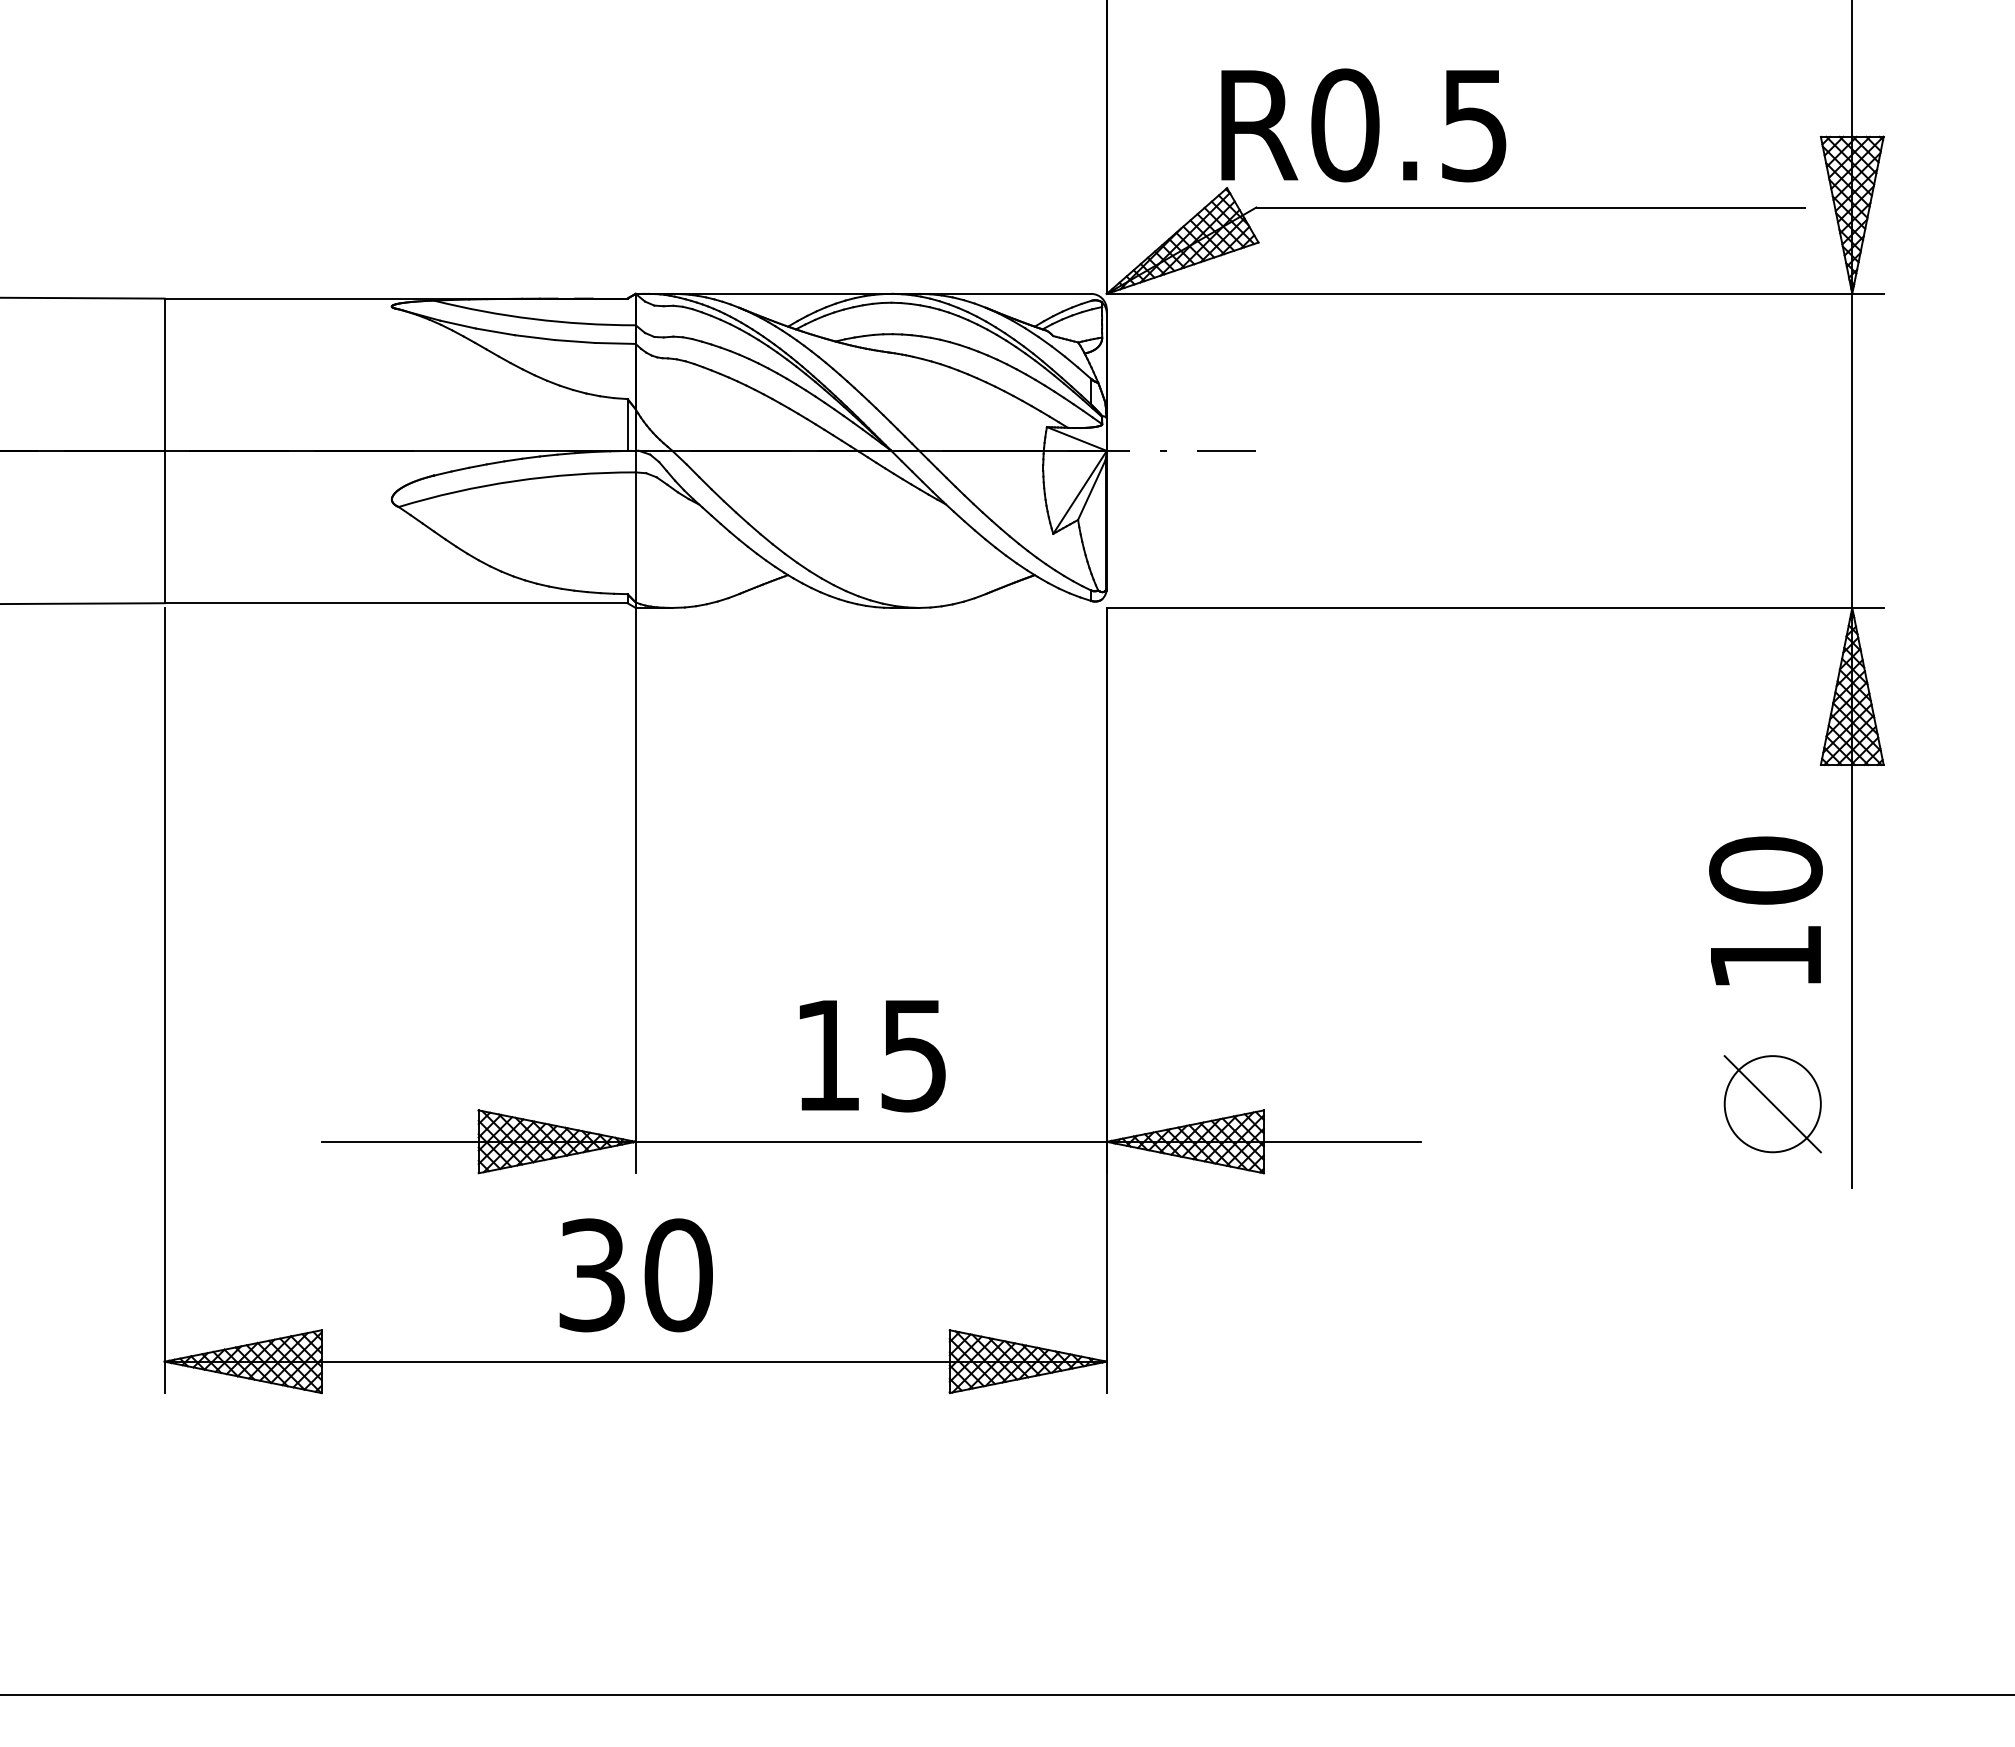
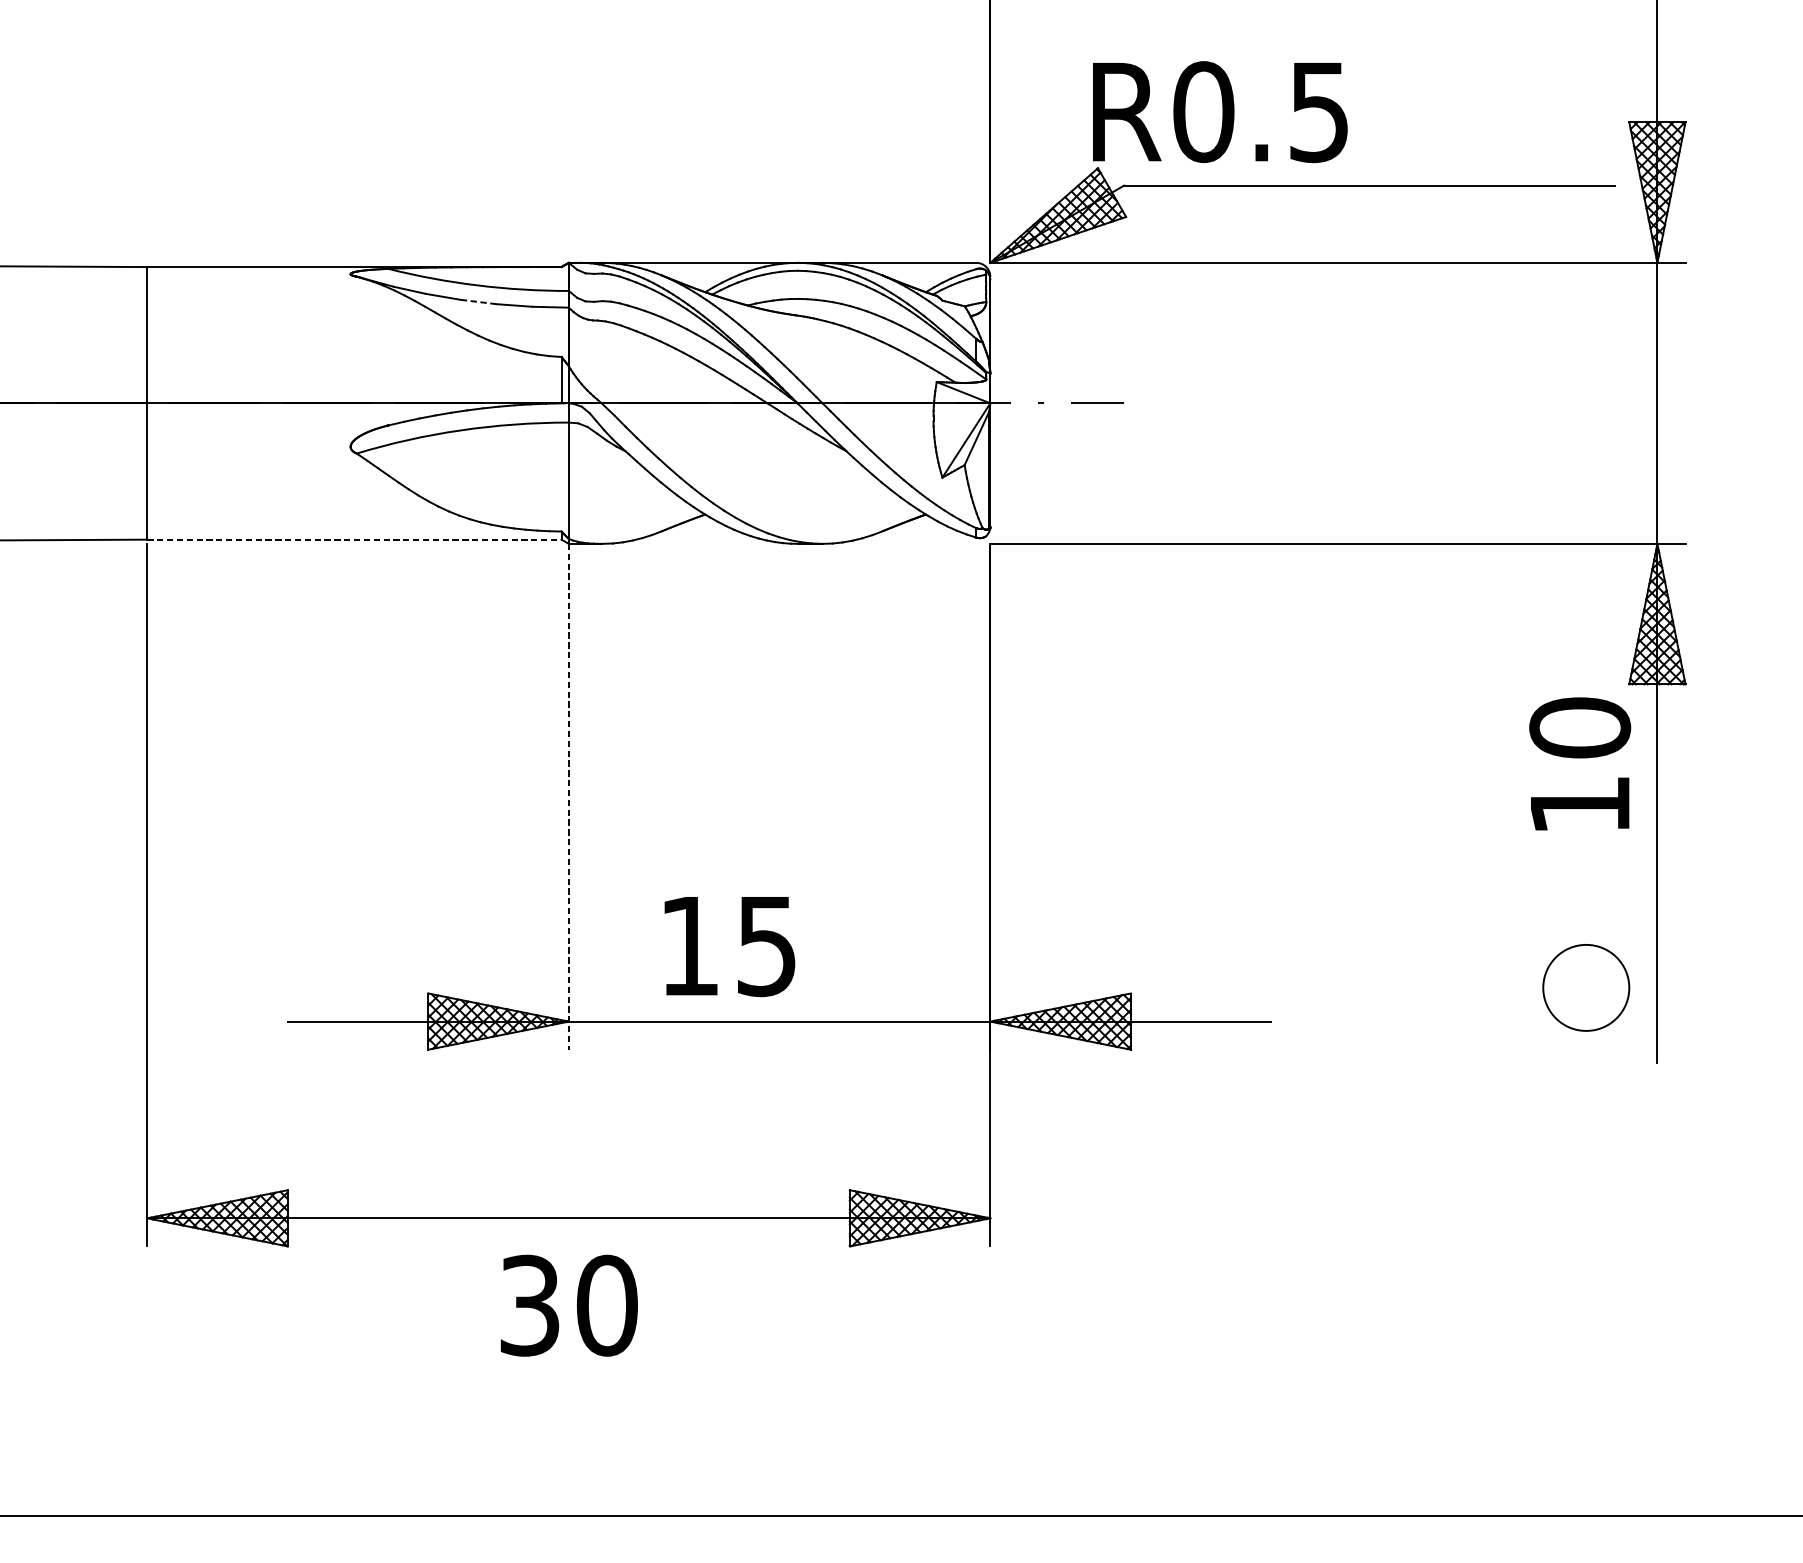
line: (534, 337) -> (478, 301), solid -> dashed
line: (396, 603) -> (354, 539), solid -> dashed
line: (635, 890) -> (568, 796), solid -> dashed
text: (1765, 910) -> (1579, 763), moved
text: (872, 1056) -> (729, 947), moved
line: (1772, 1104) -> (1586, 988), removed
text: (635, 1275) -> (568, 1305), moved

